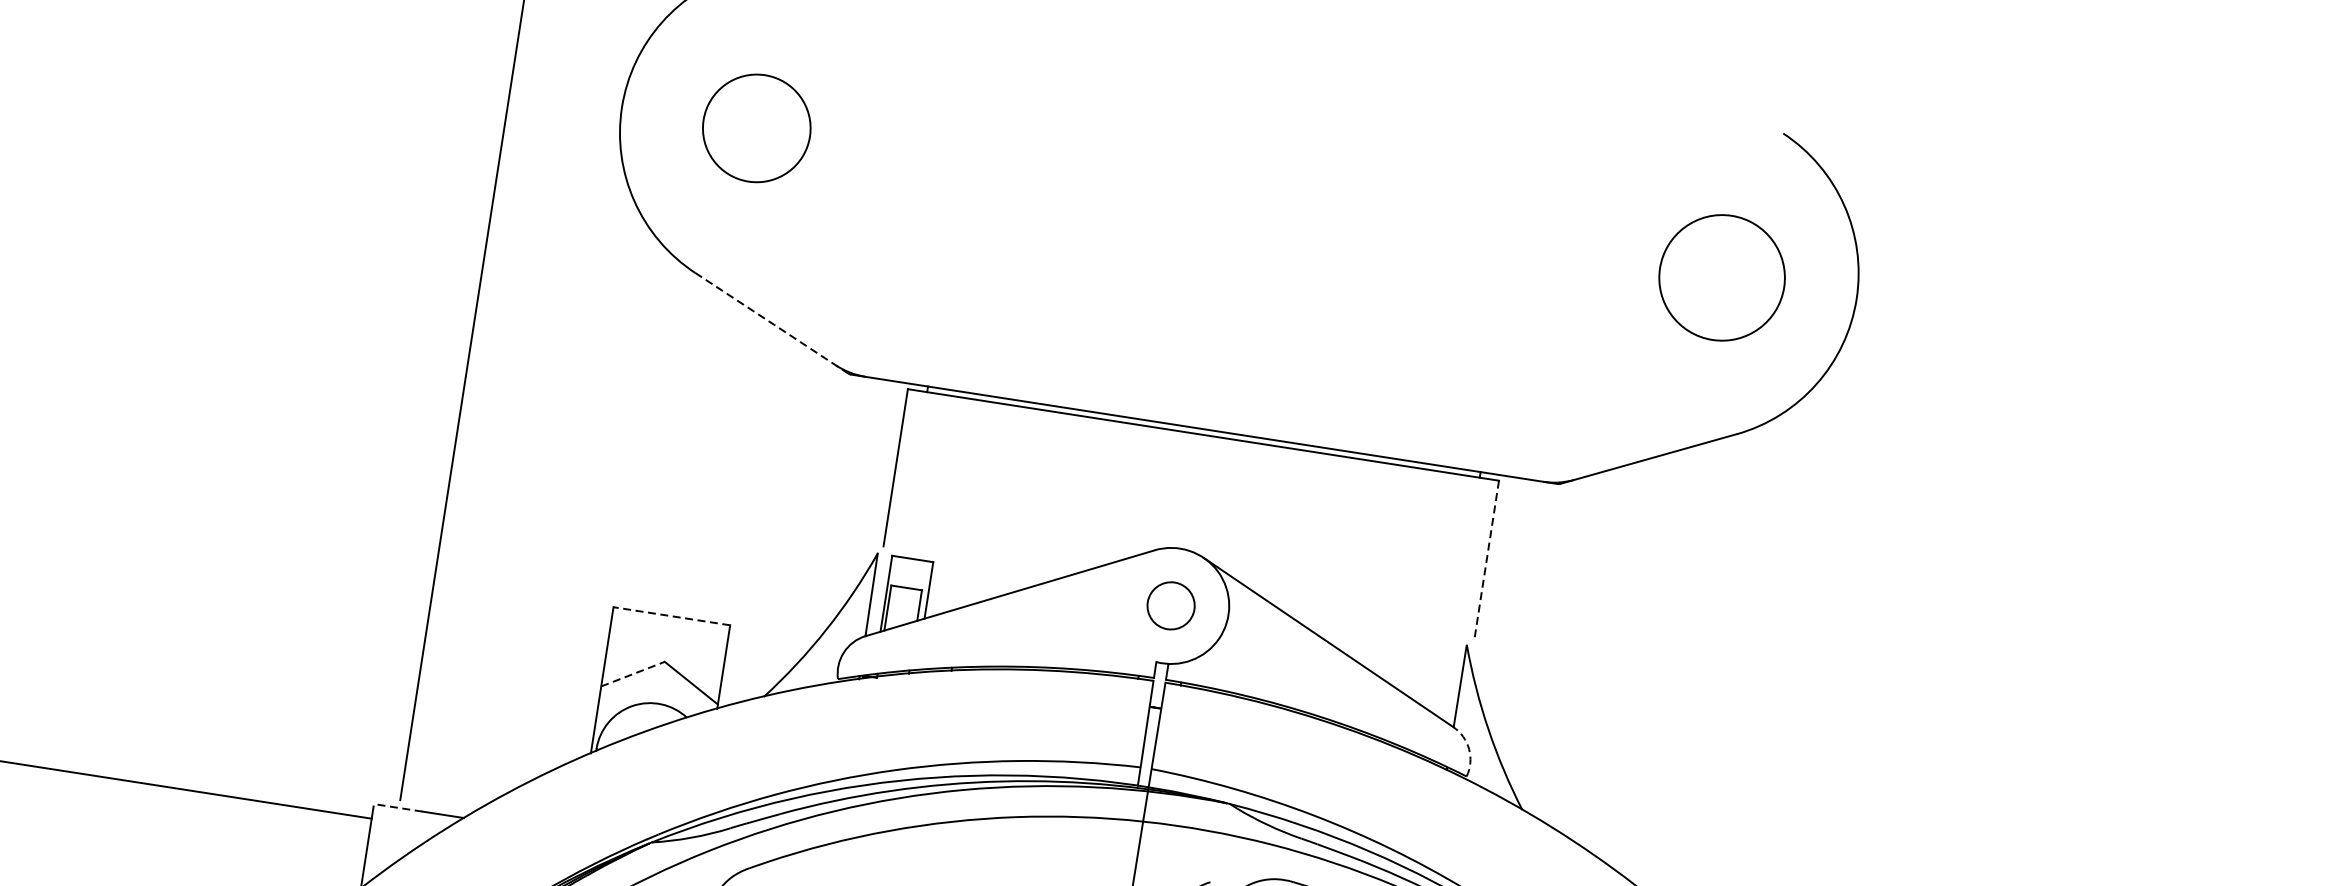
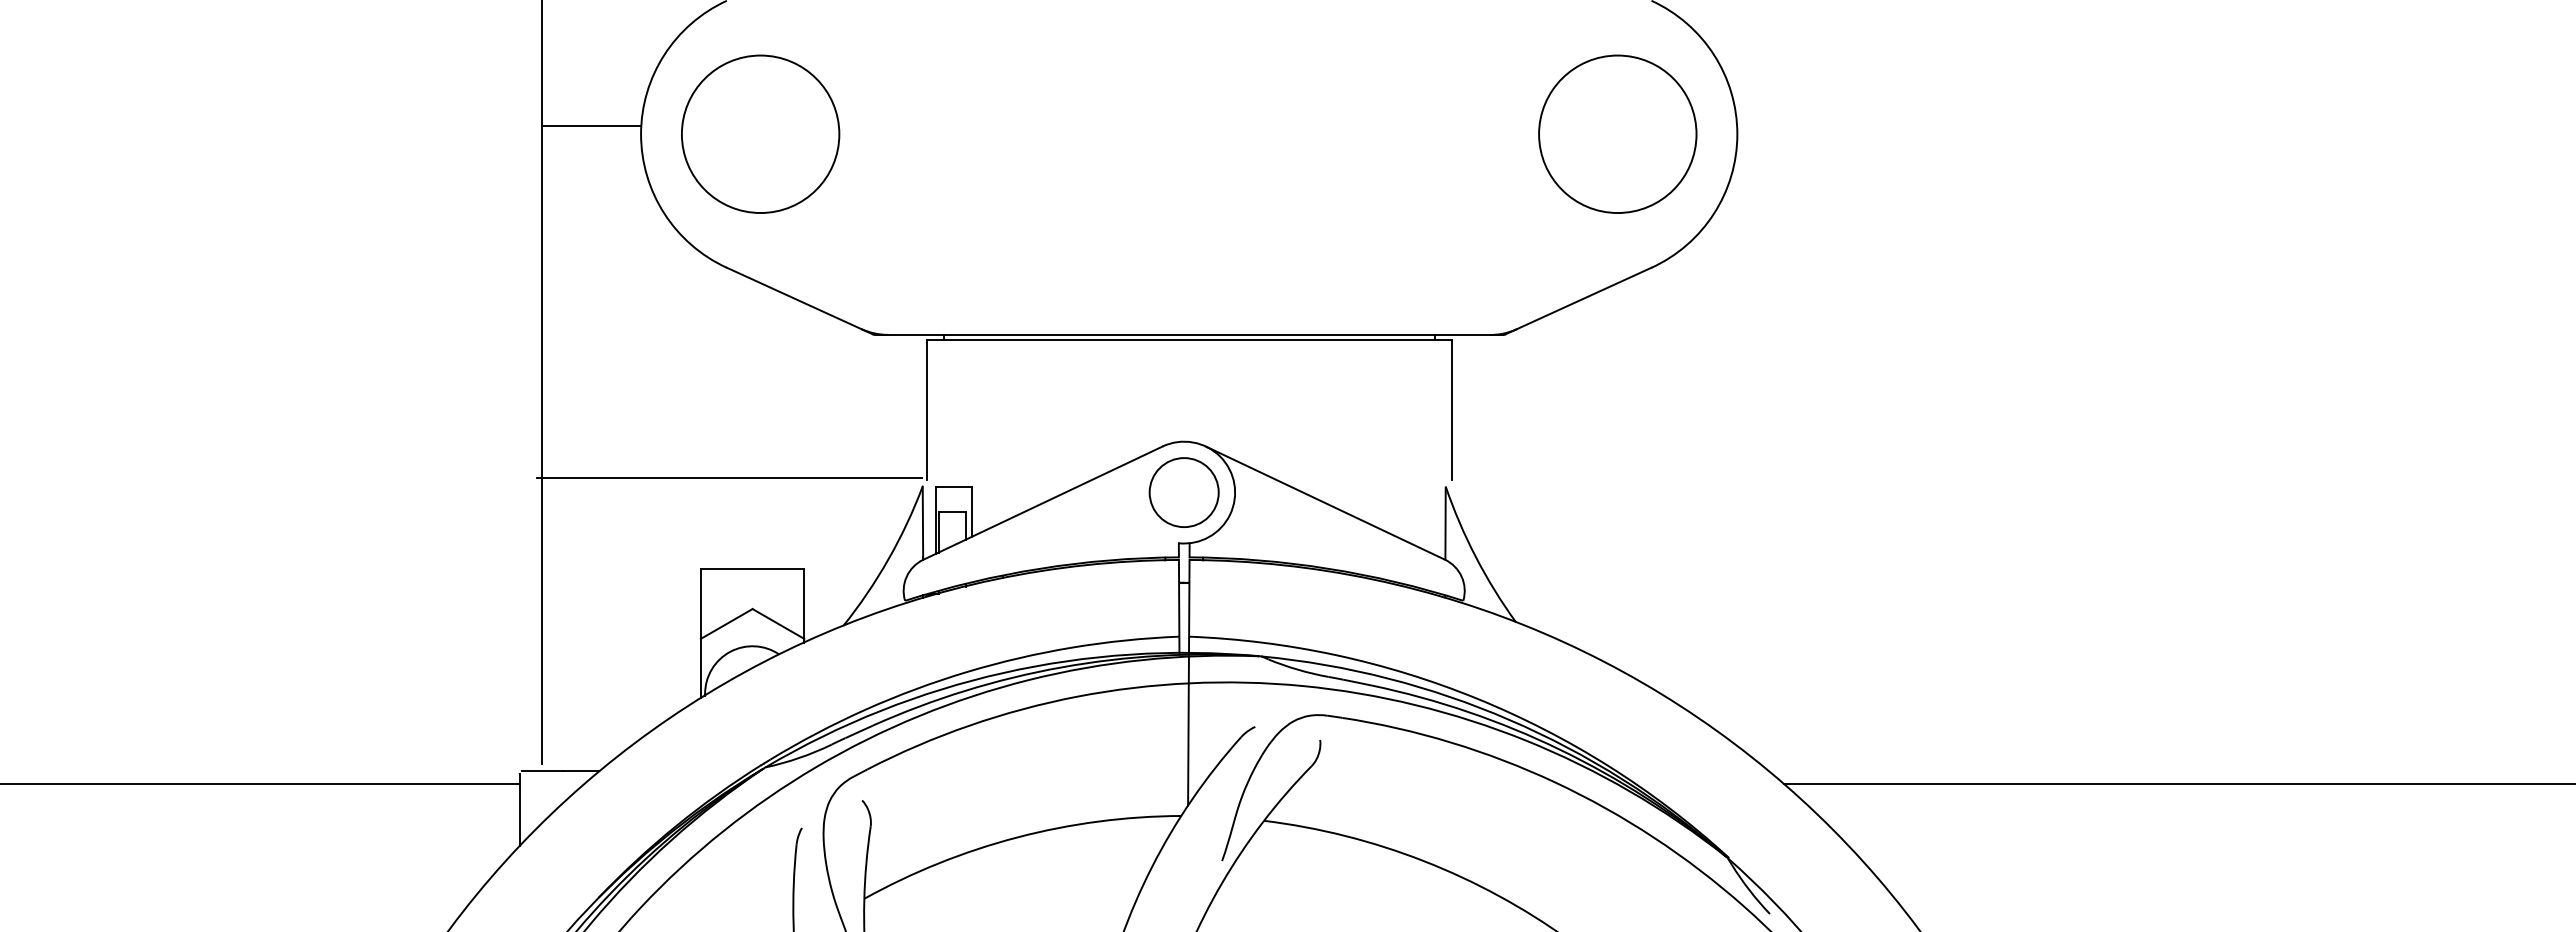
line: (567, 89) -> (591, 125), added
circle: (756, 127) -> (760, 133), size x1.67
circle: (1721, 277) -> (1617, 133), size x1.43
line: (772, 323) -> (800, 301), dashed -> solid
line: (660, 509) -> (728, 477), added
line: (1486, 558) -> (1451, 409), dashed -> solid
circle: (1170, 605) -> (1183, 492), size x1.67
line: (671, 616) -> (752, 568), dashed -> solid
line: (632, 673) -> (726, 623), dashed -> solid
arc: (1468, 748) -> (1461, 576), dashed -> solid
line: (399, 808) -> (542, 771), dashed -> solid

